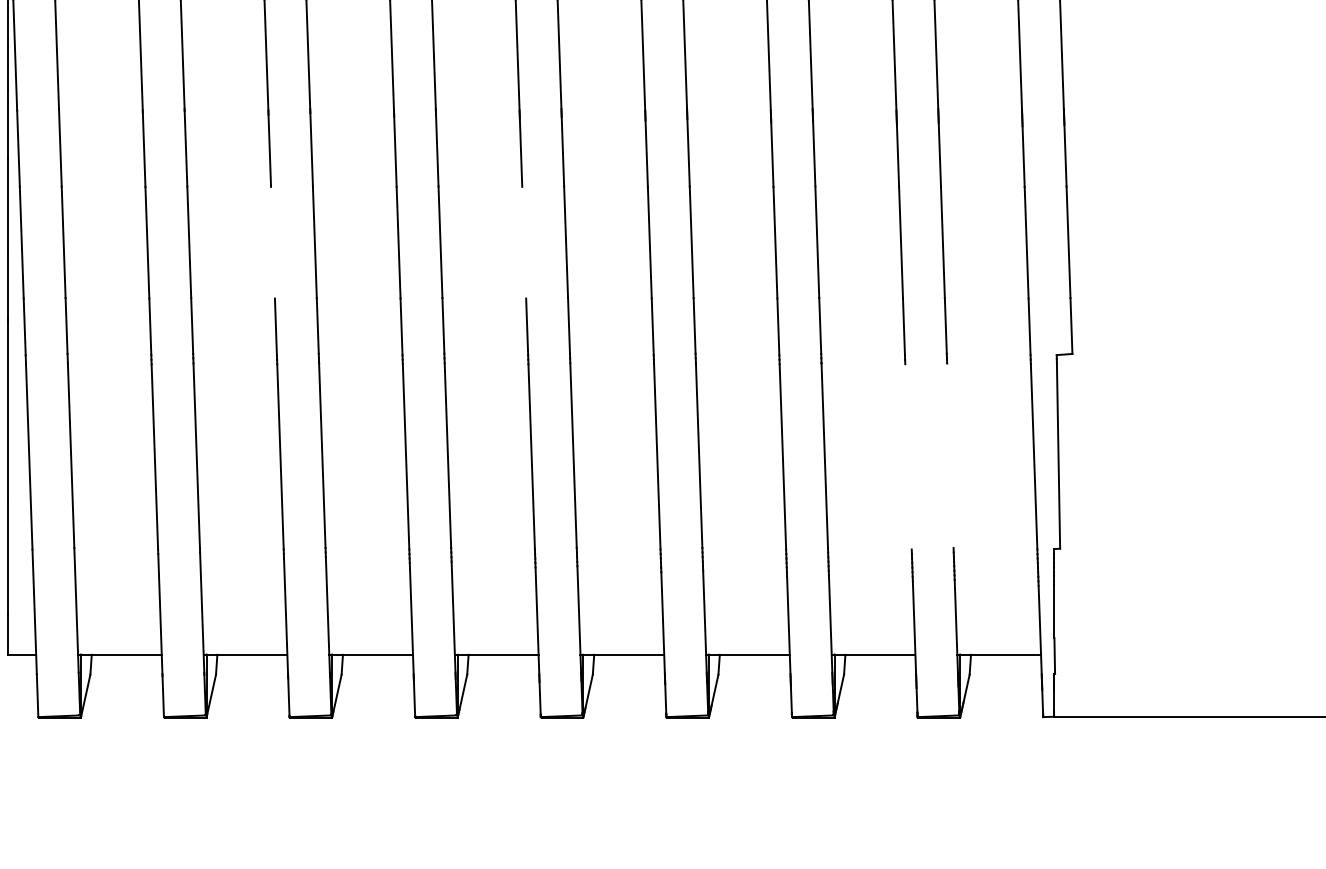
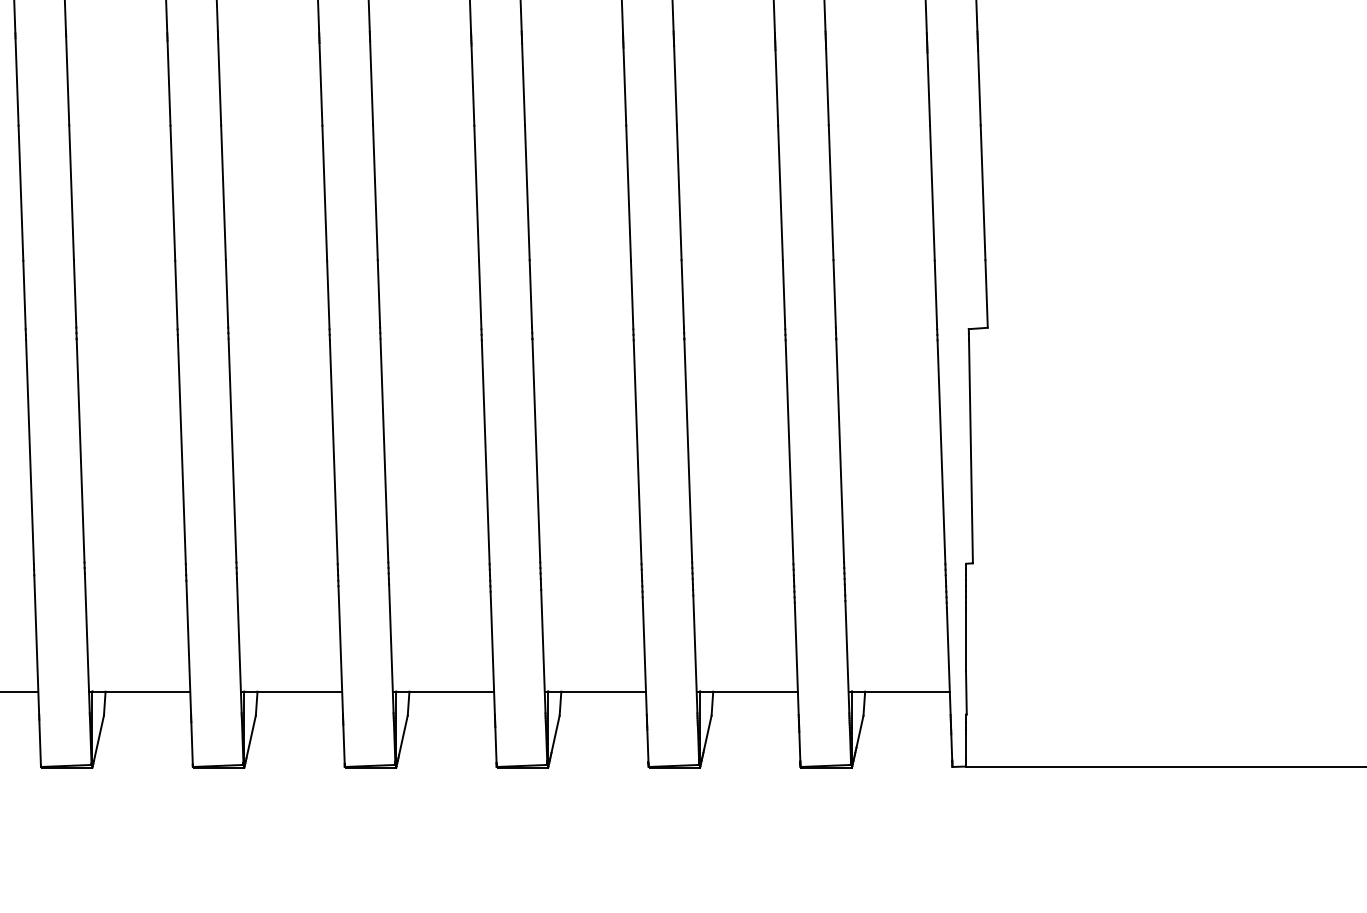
line: (272, 242) -> (20, 192), added
line: (524, 242) -> (325, 192), added
line: (950, 455) -> (840, 450), added
line: (908, 456) -> (789, 451), added

